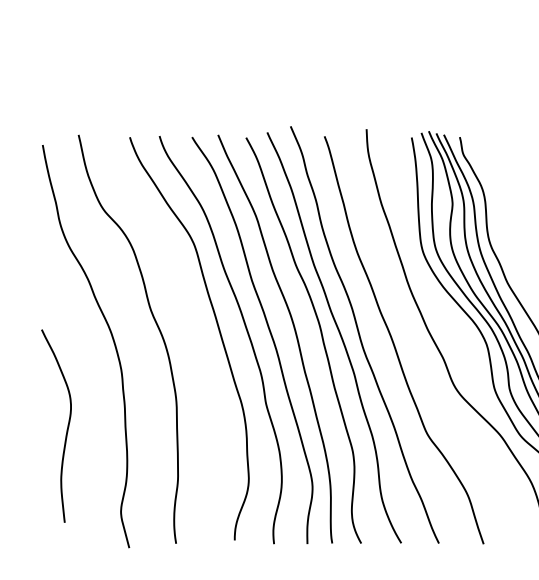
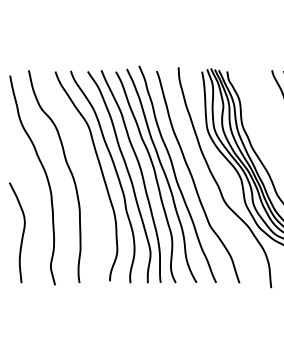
curve: (66, 425) -> (22, 232), moved

